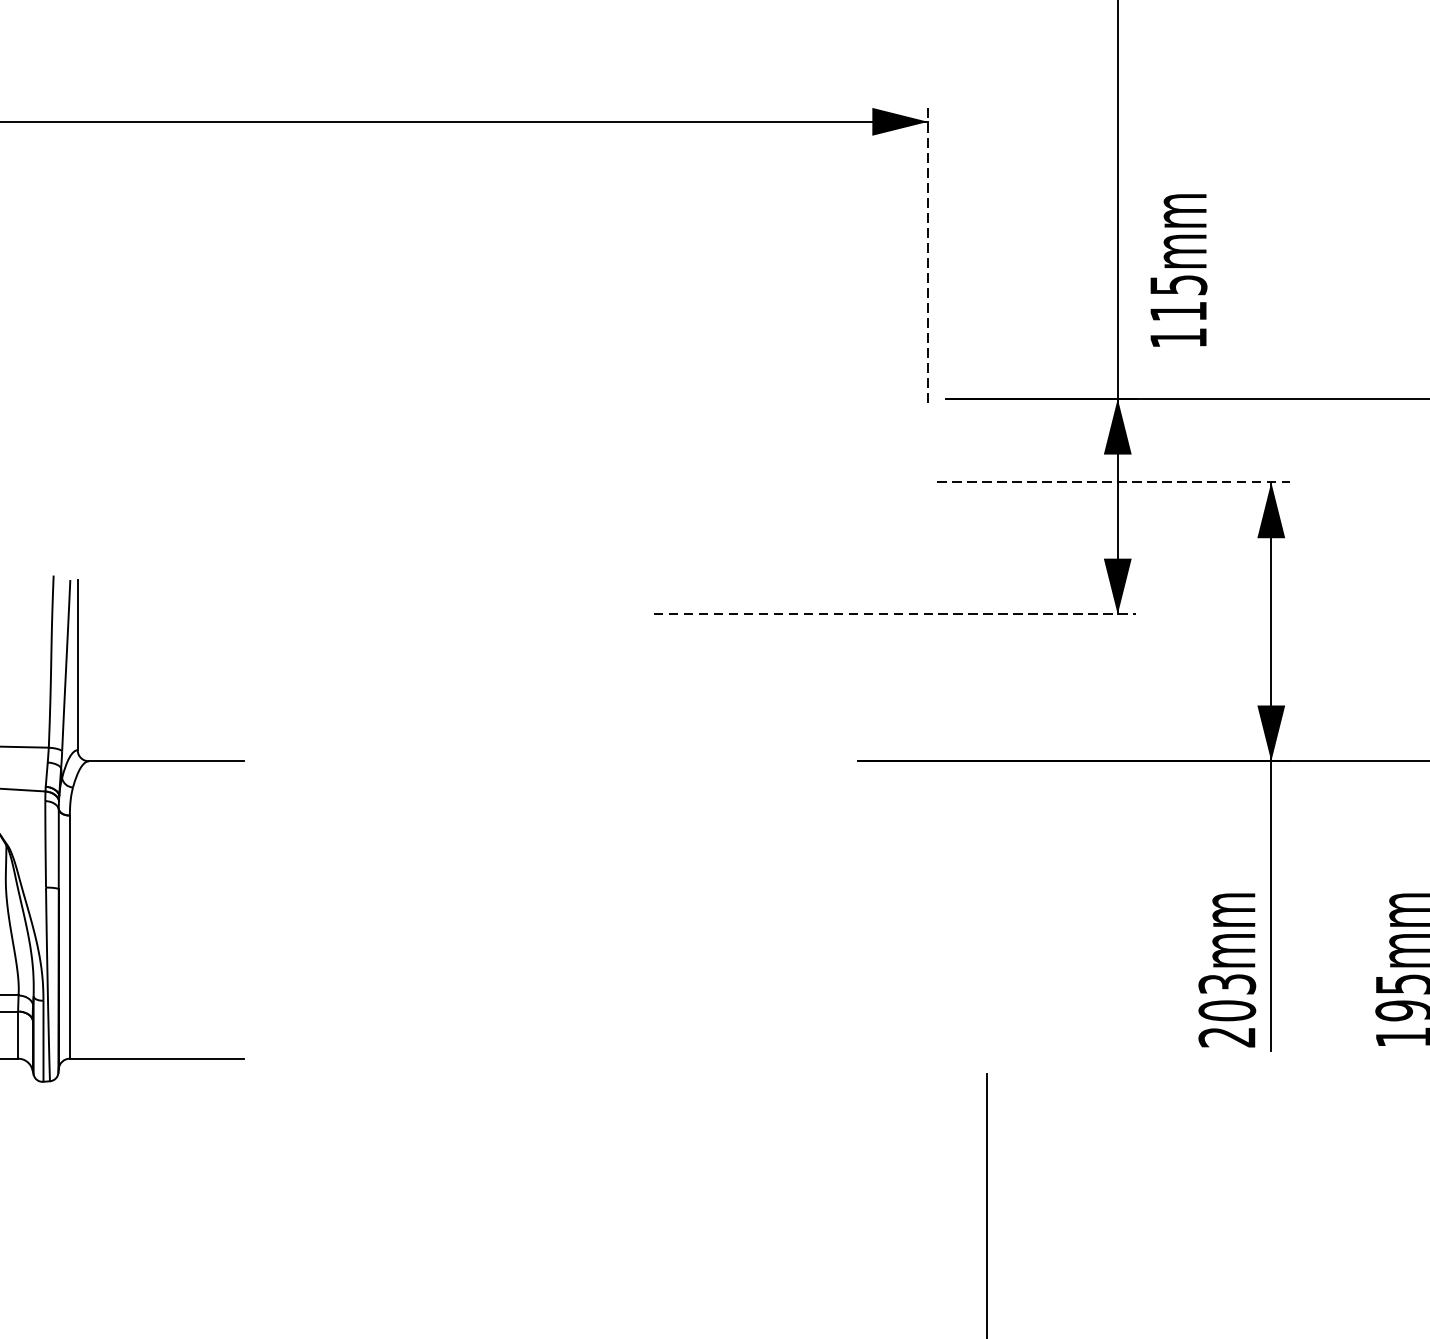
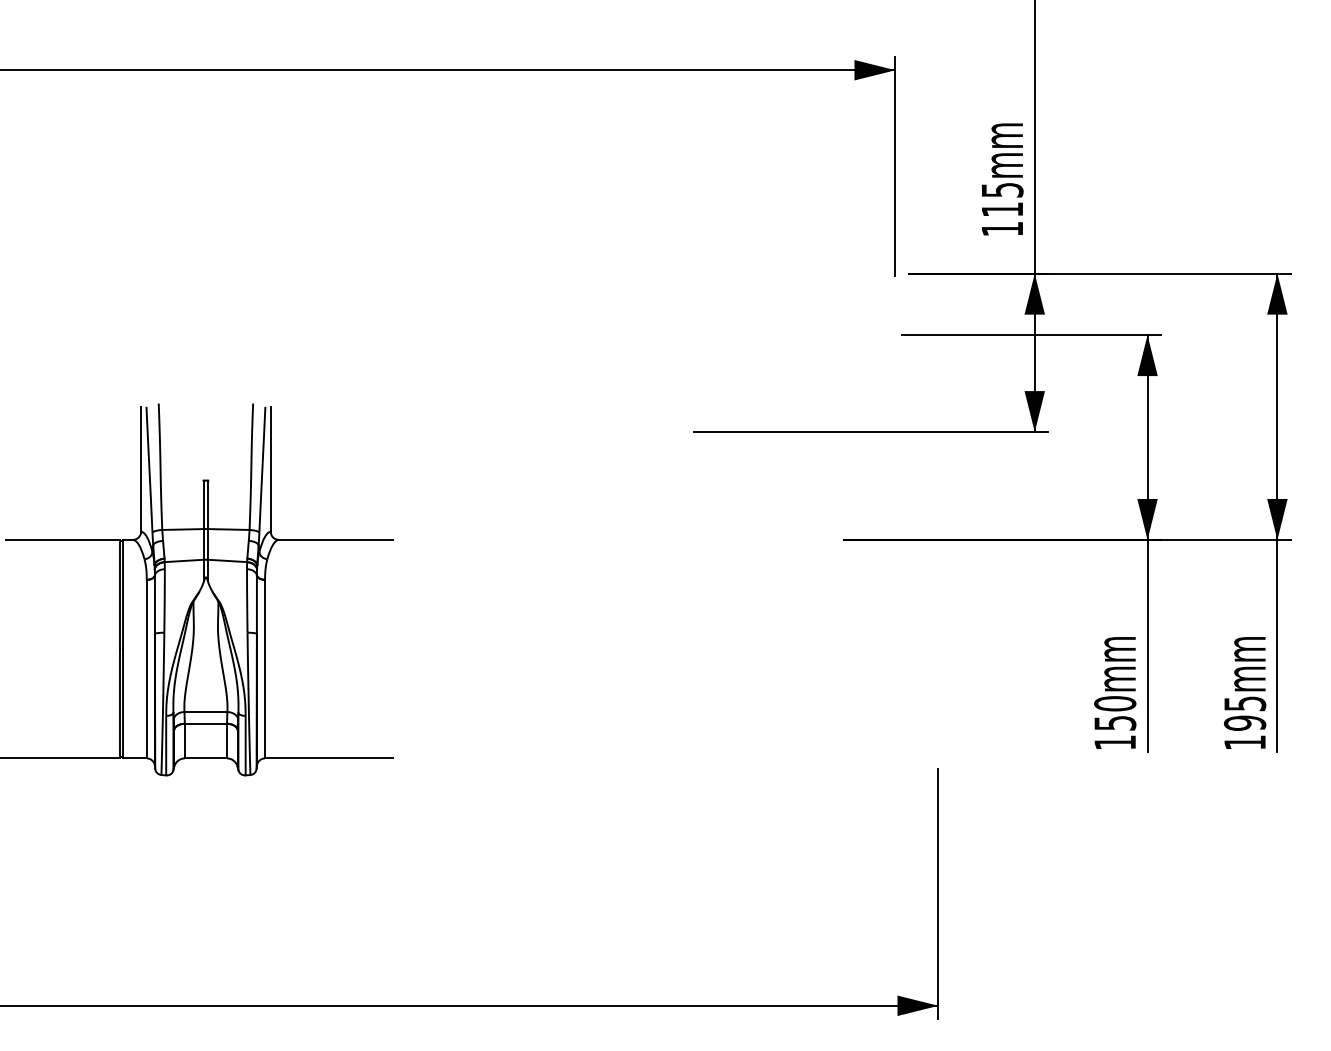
line: (928, 252) -> (895, 166), dashed -> solid
text: (1178, 270) -> (1002, 179), moved
line: (1114, 482) -> (1032, 335), dashed -> solid
line: (895, 615) -> (871, 432), dashed -> solid
text: (1227, 1011) -> (1115, 723), 203mm -> 150mm

